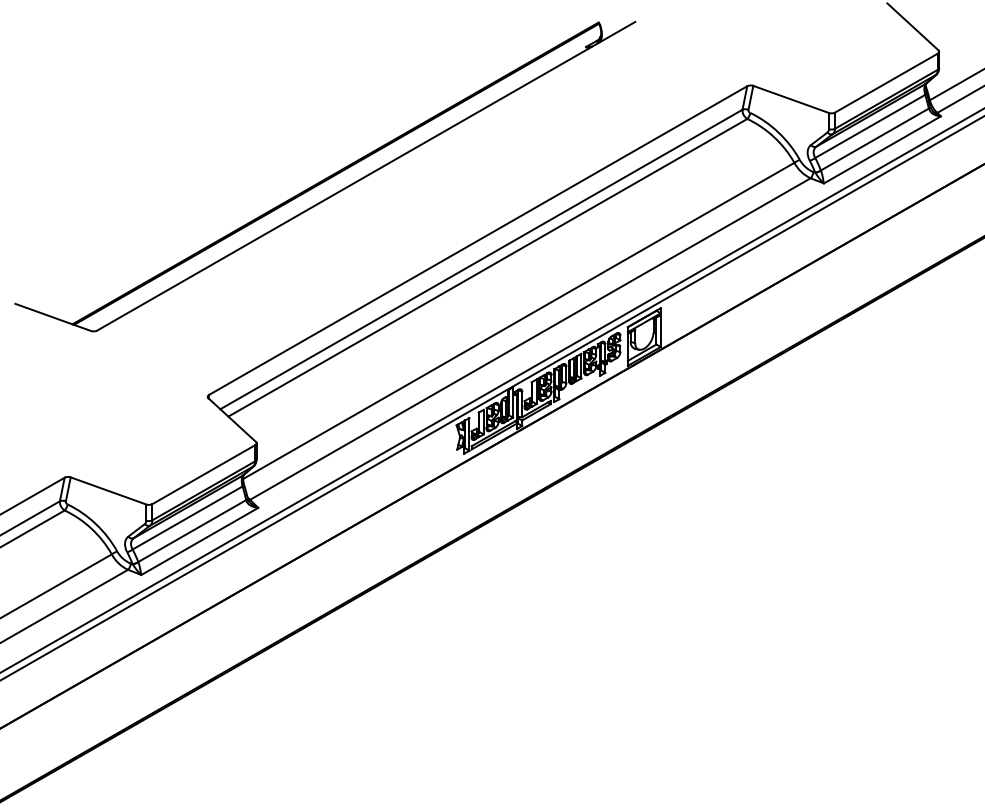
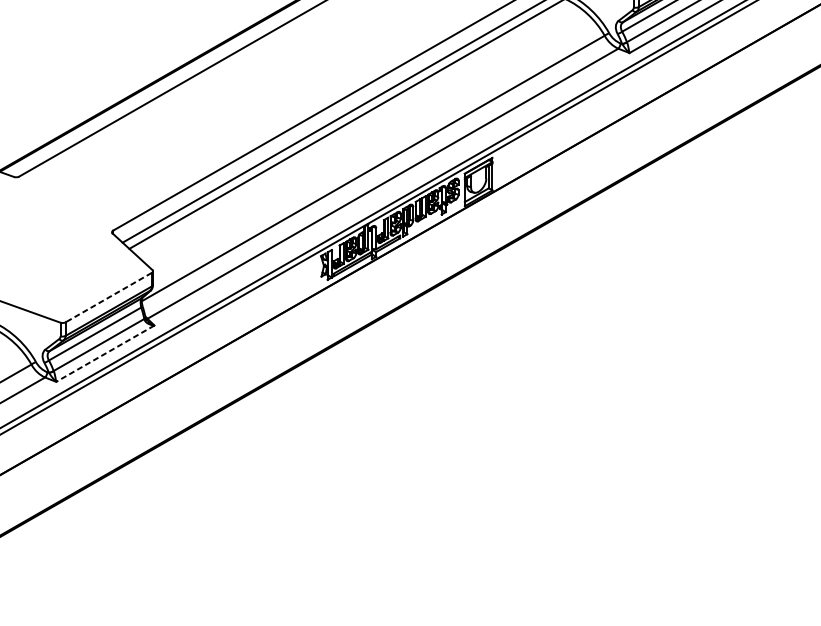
line: (203, 474) -> (108, 297), solid -> dashed
line: (199, 541) -> (105, 353), solid -> dashed

